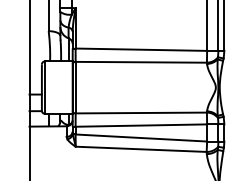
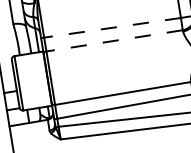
line: (141, 49) -> (112, 27), solid -> dashed
line: (141, 62) -> (114, 41), solid -> dashed

